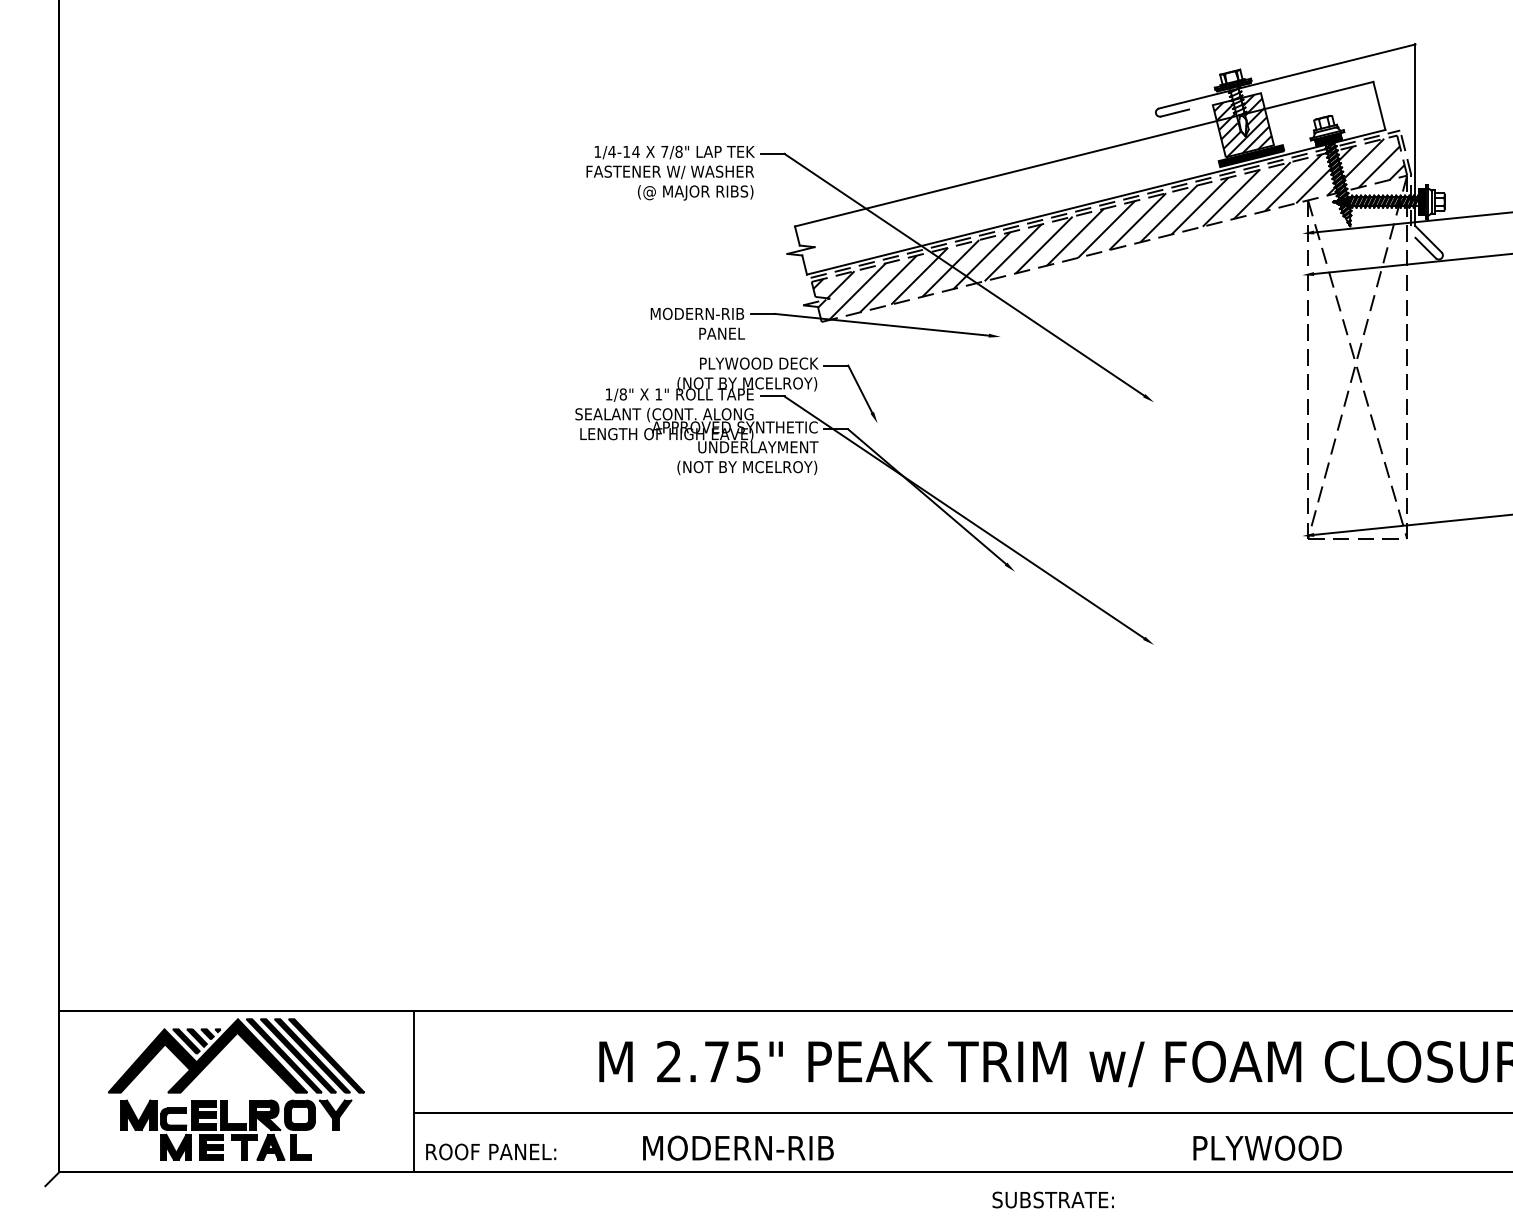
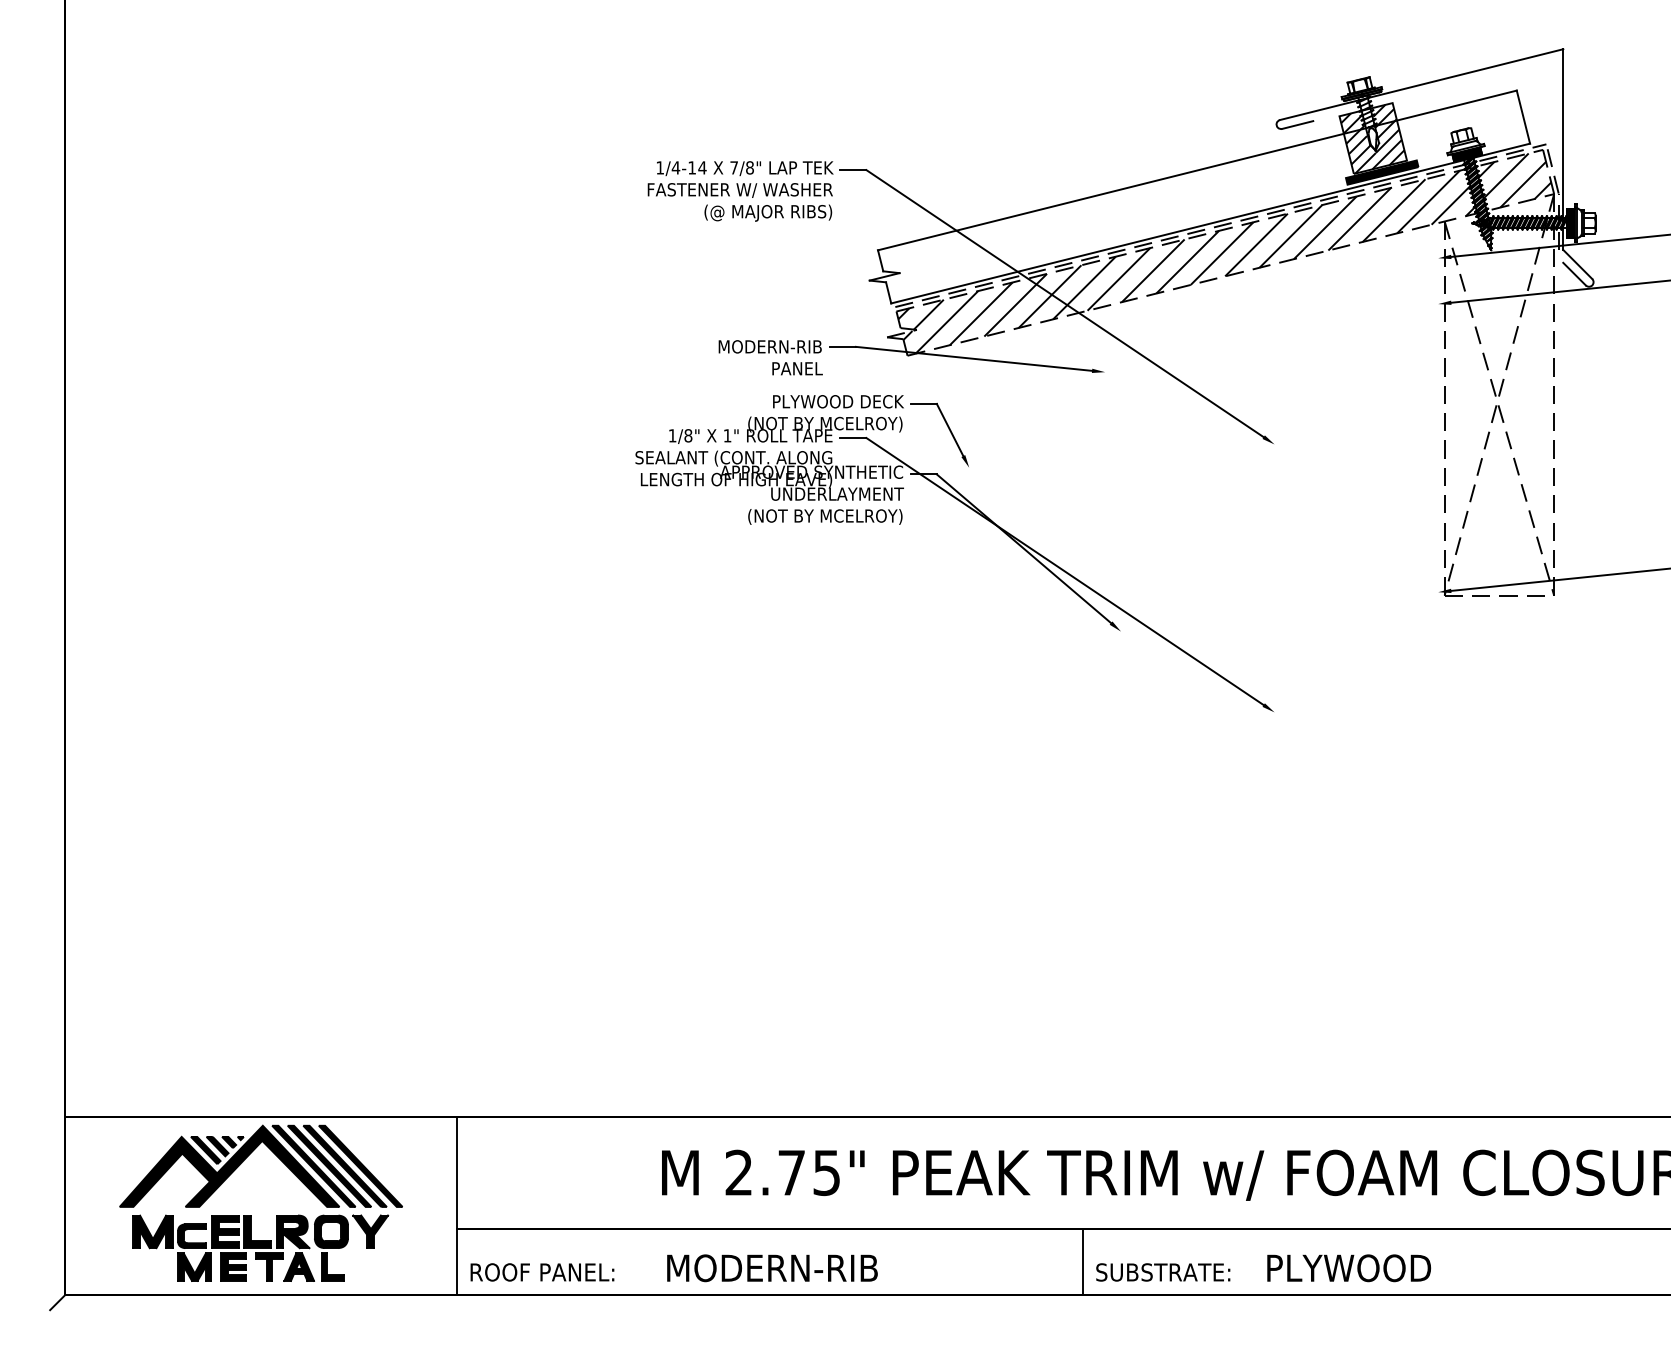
line: (980, 1142) -> (1082, 1261), added
text: (738, 1147) -> (772, 1267), moved
text: (1267, 1147) -> (1349, 1267), moved
text: (1052, 1199) -> (1162, 1271), moved

